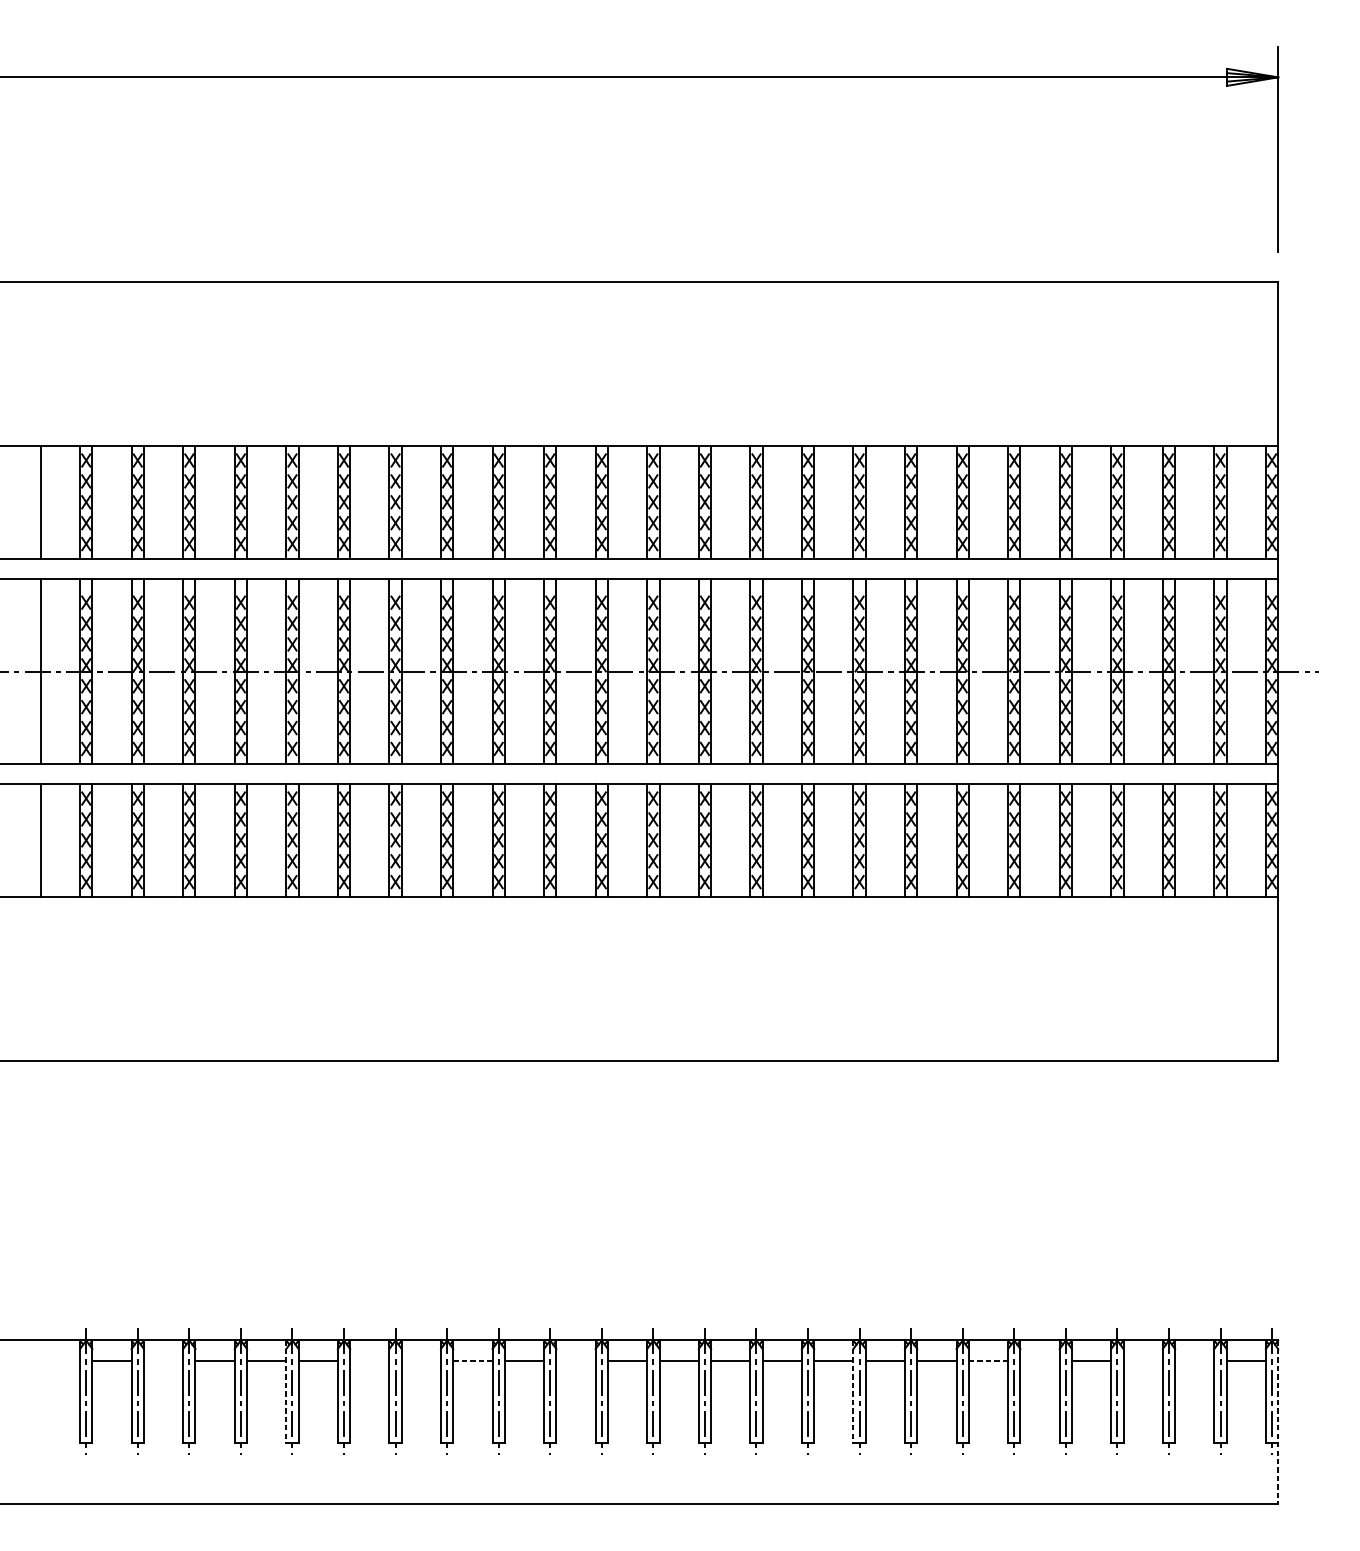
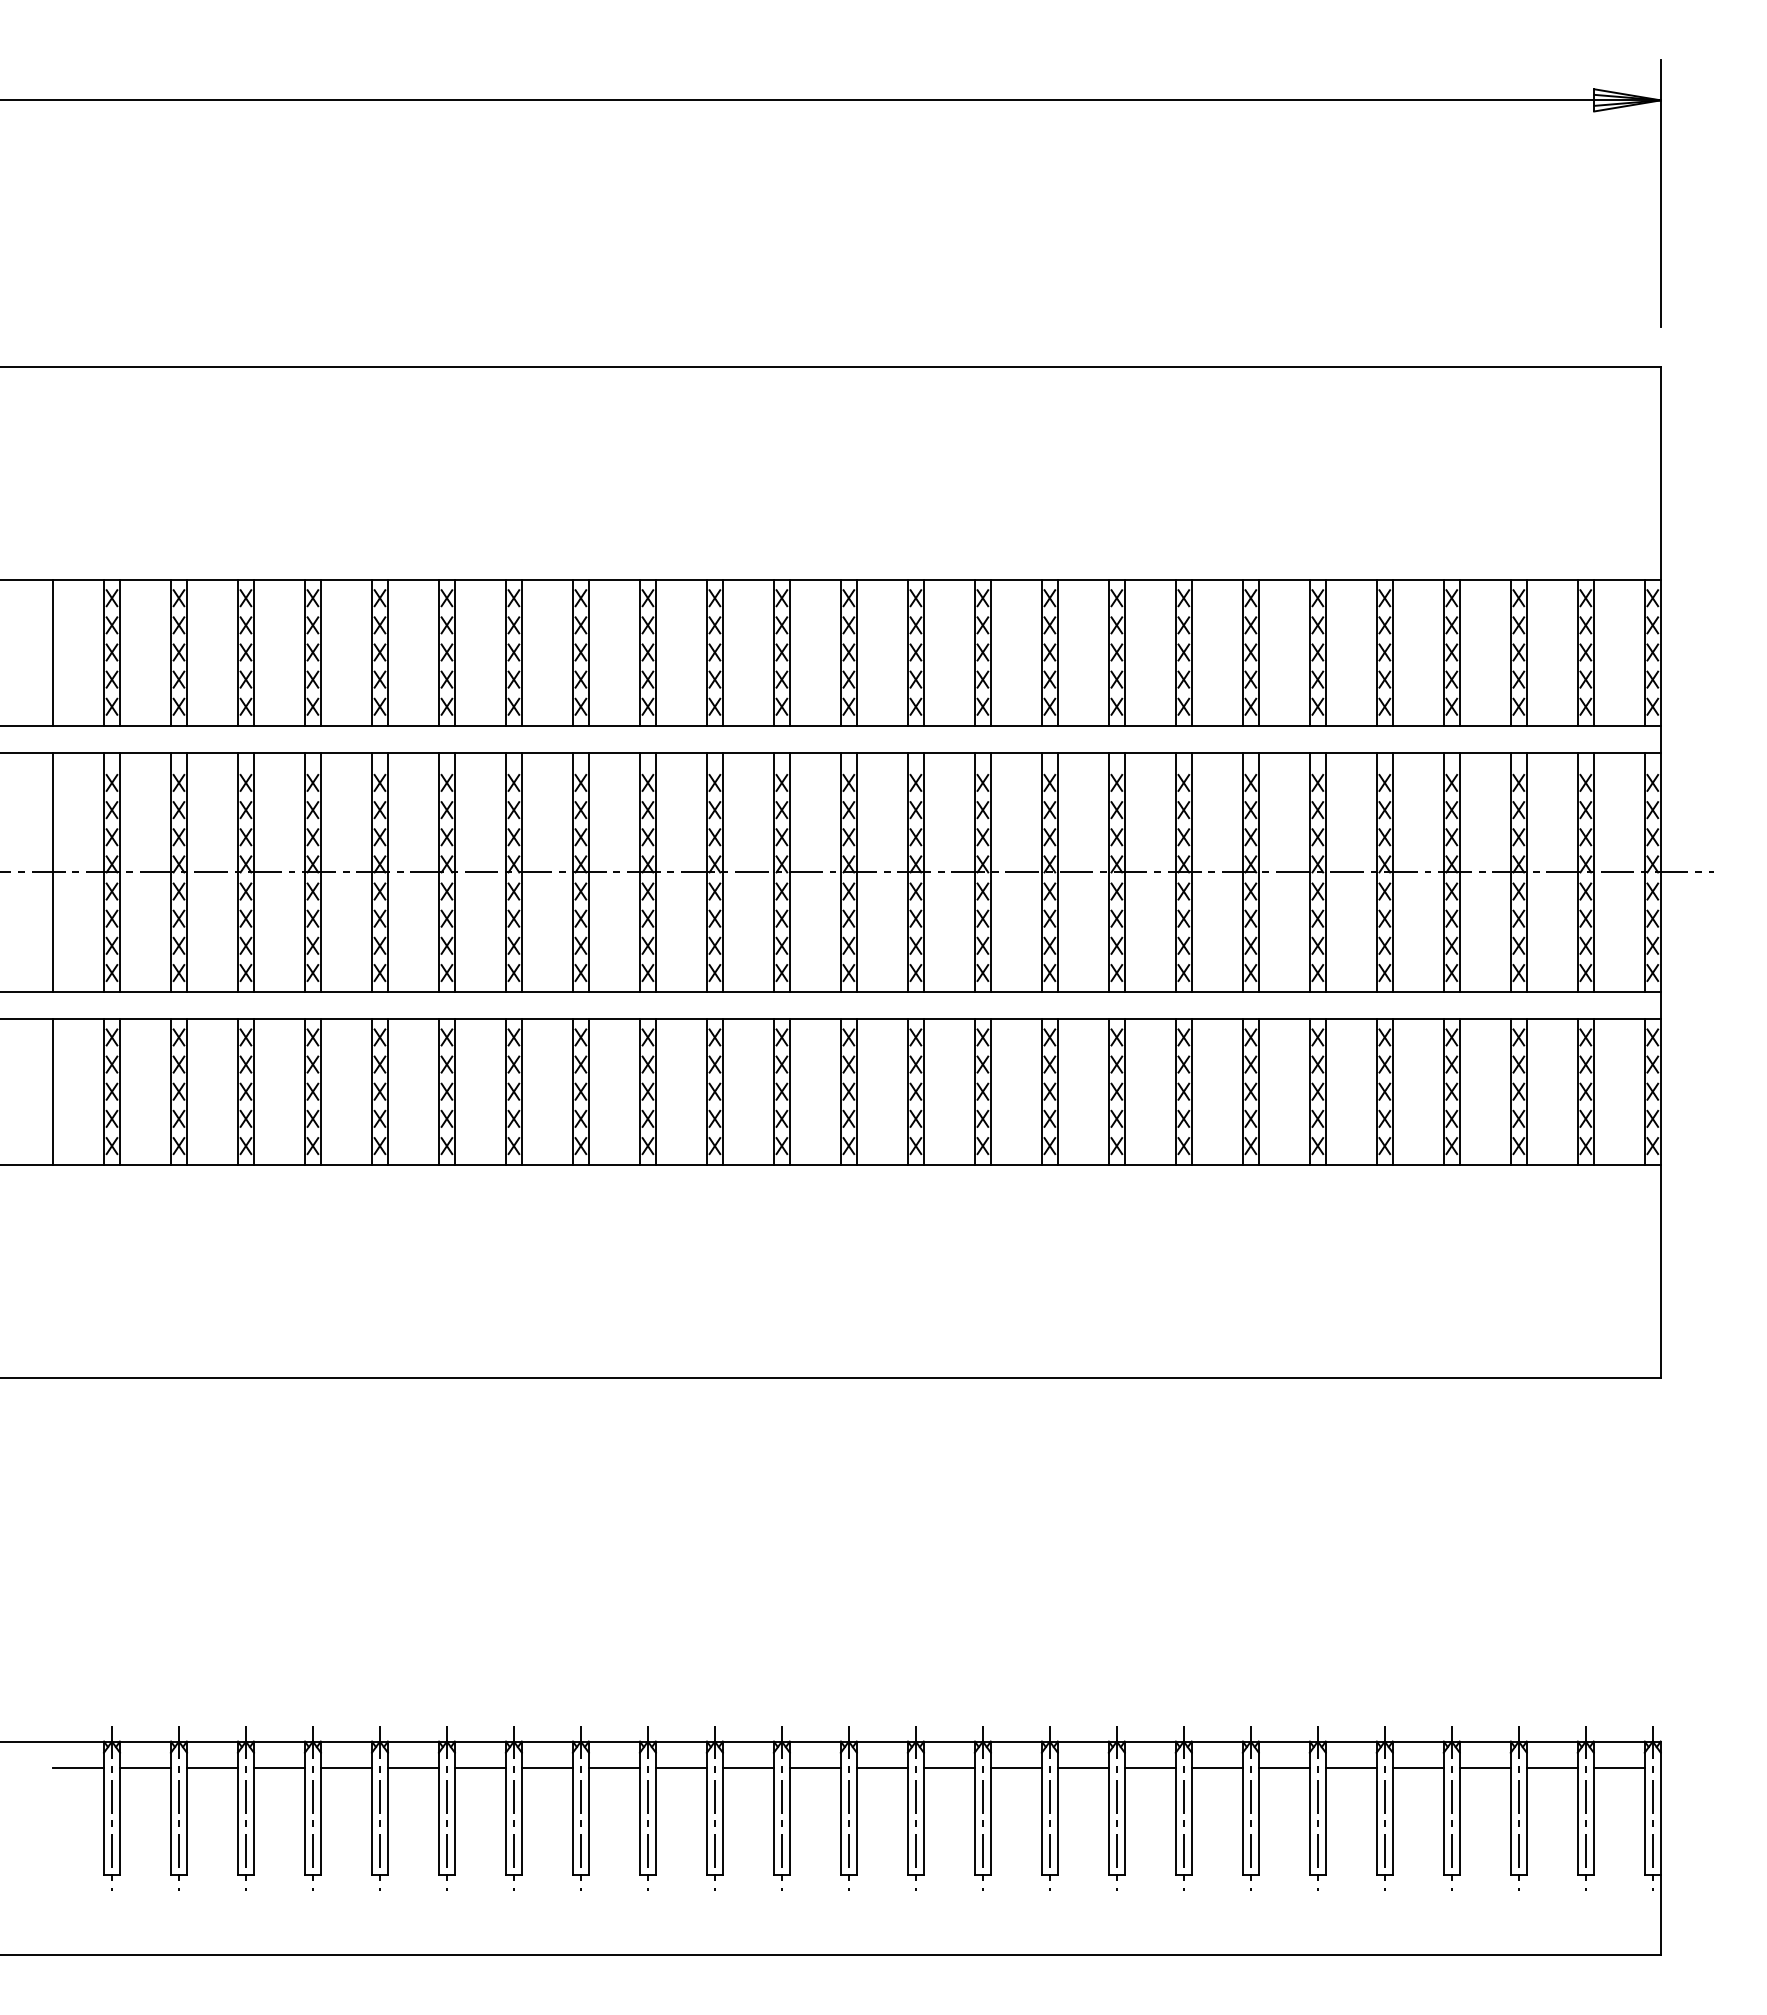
line: (60, 1361) -> (78, 1768), added
line: (162, 1361) -> (211, 1768), added
line: (369, 1361) -> (479, 1768), added
line: (420, 1361) -> (546, 1768), added
line: (472, 1361) -> (614, 1768), dashed -> solid
line: (575, 1361) -> (747, 1768), added
line: (988, 1361) -> (1284, 1768), dashed -> solid
line: (1039, 1361) -> (1350, 1768), added
line: (1142, 1361) -> (1484, 1768), added
line: (1194, 1361) -> (1551, 1768), added
line: (285, 1391) -> (371, 1808), dashed -> solid
line: (853, 1391) -> (1108, 1808), dashed -> solid
line: (1277, 1422) -> (1660, 1848), dashed -> solid

